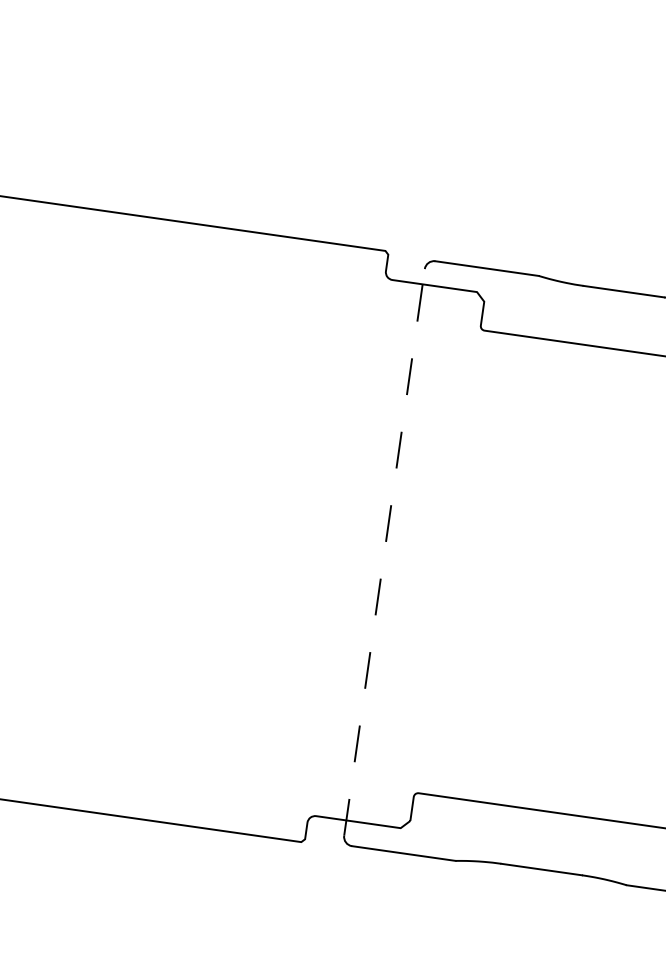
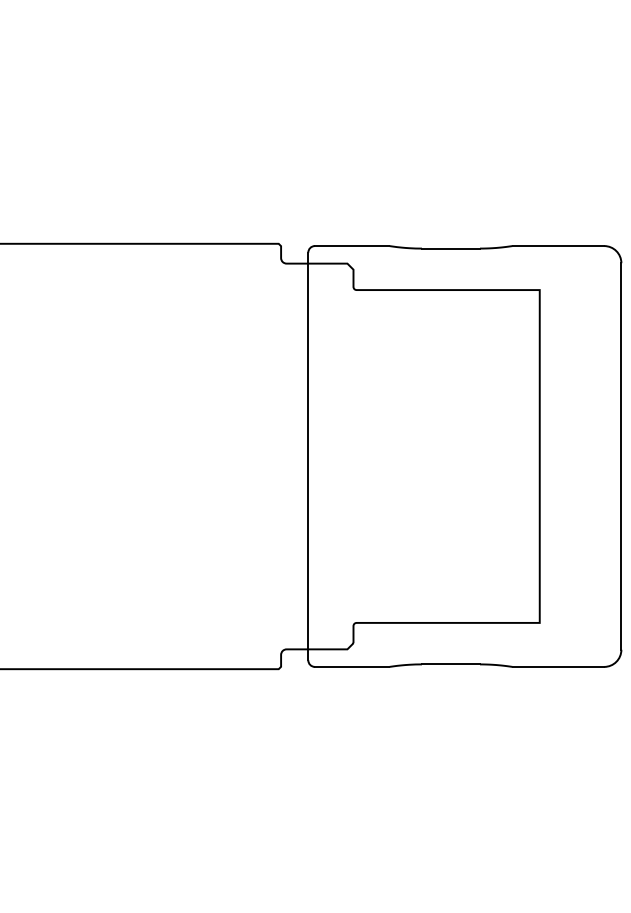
line: (384, 552) -> (308, 456), dashed -> solid

